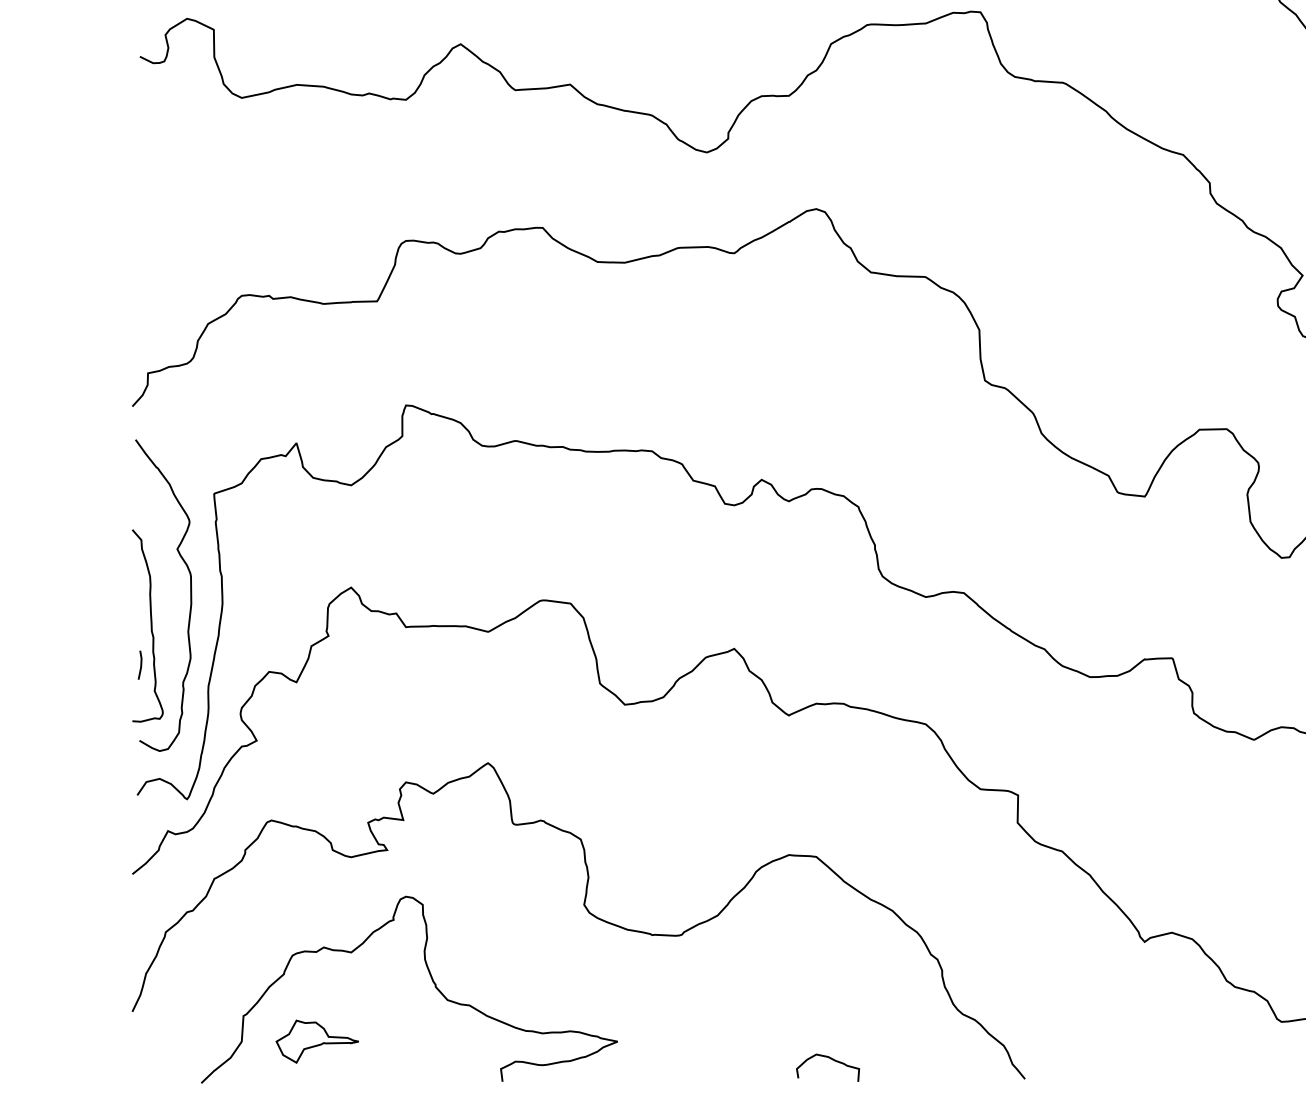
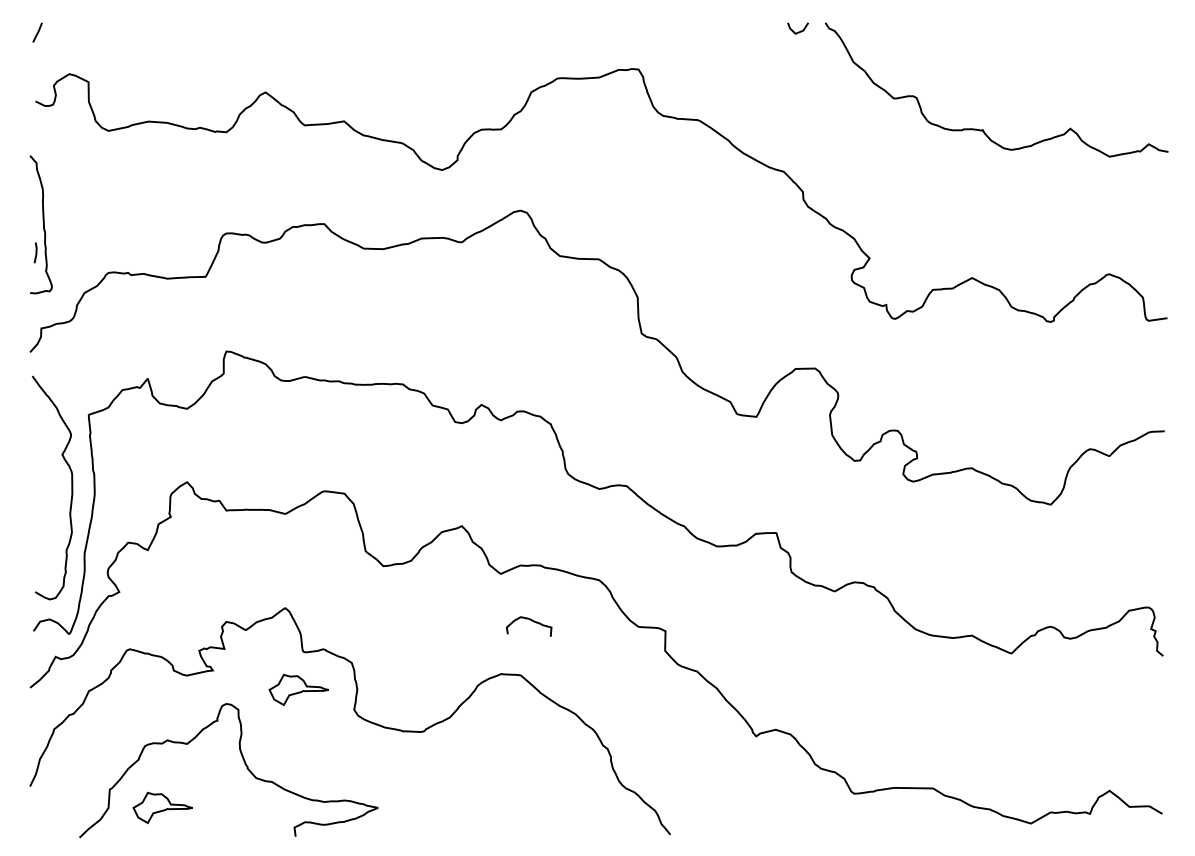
part: (146, 625) -> (40, 224), moved
part: (506, 876) -> (298, 689), added
curve: (831, 1060) -> (531, 621), moved

